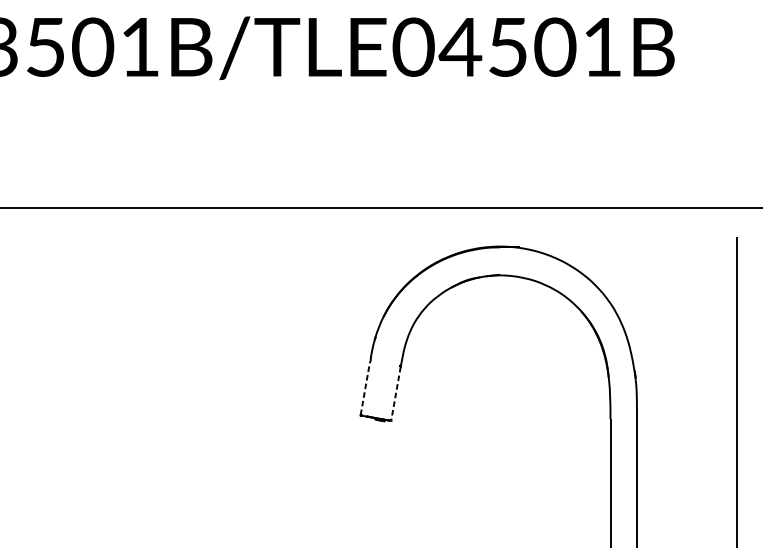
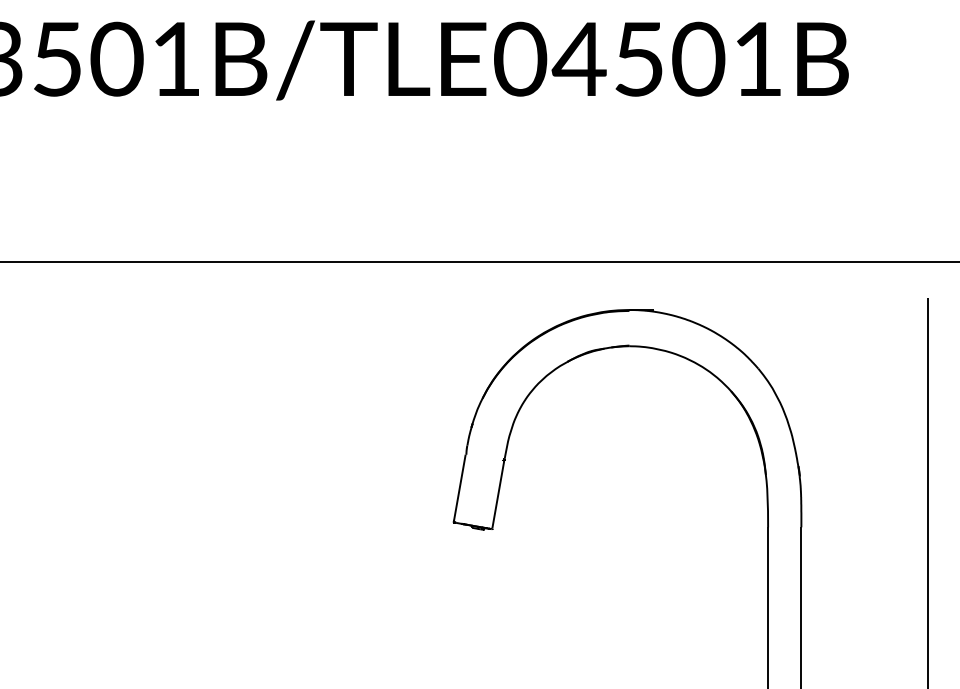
line: (365, 387) -> (459, 487), dashed -> solid
line: (396, 394) -> (498, 495), dashed -> solid

